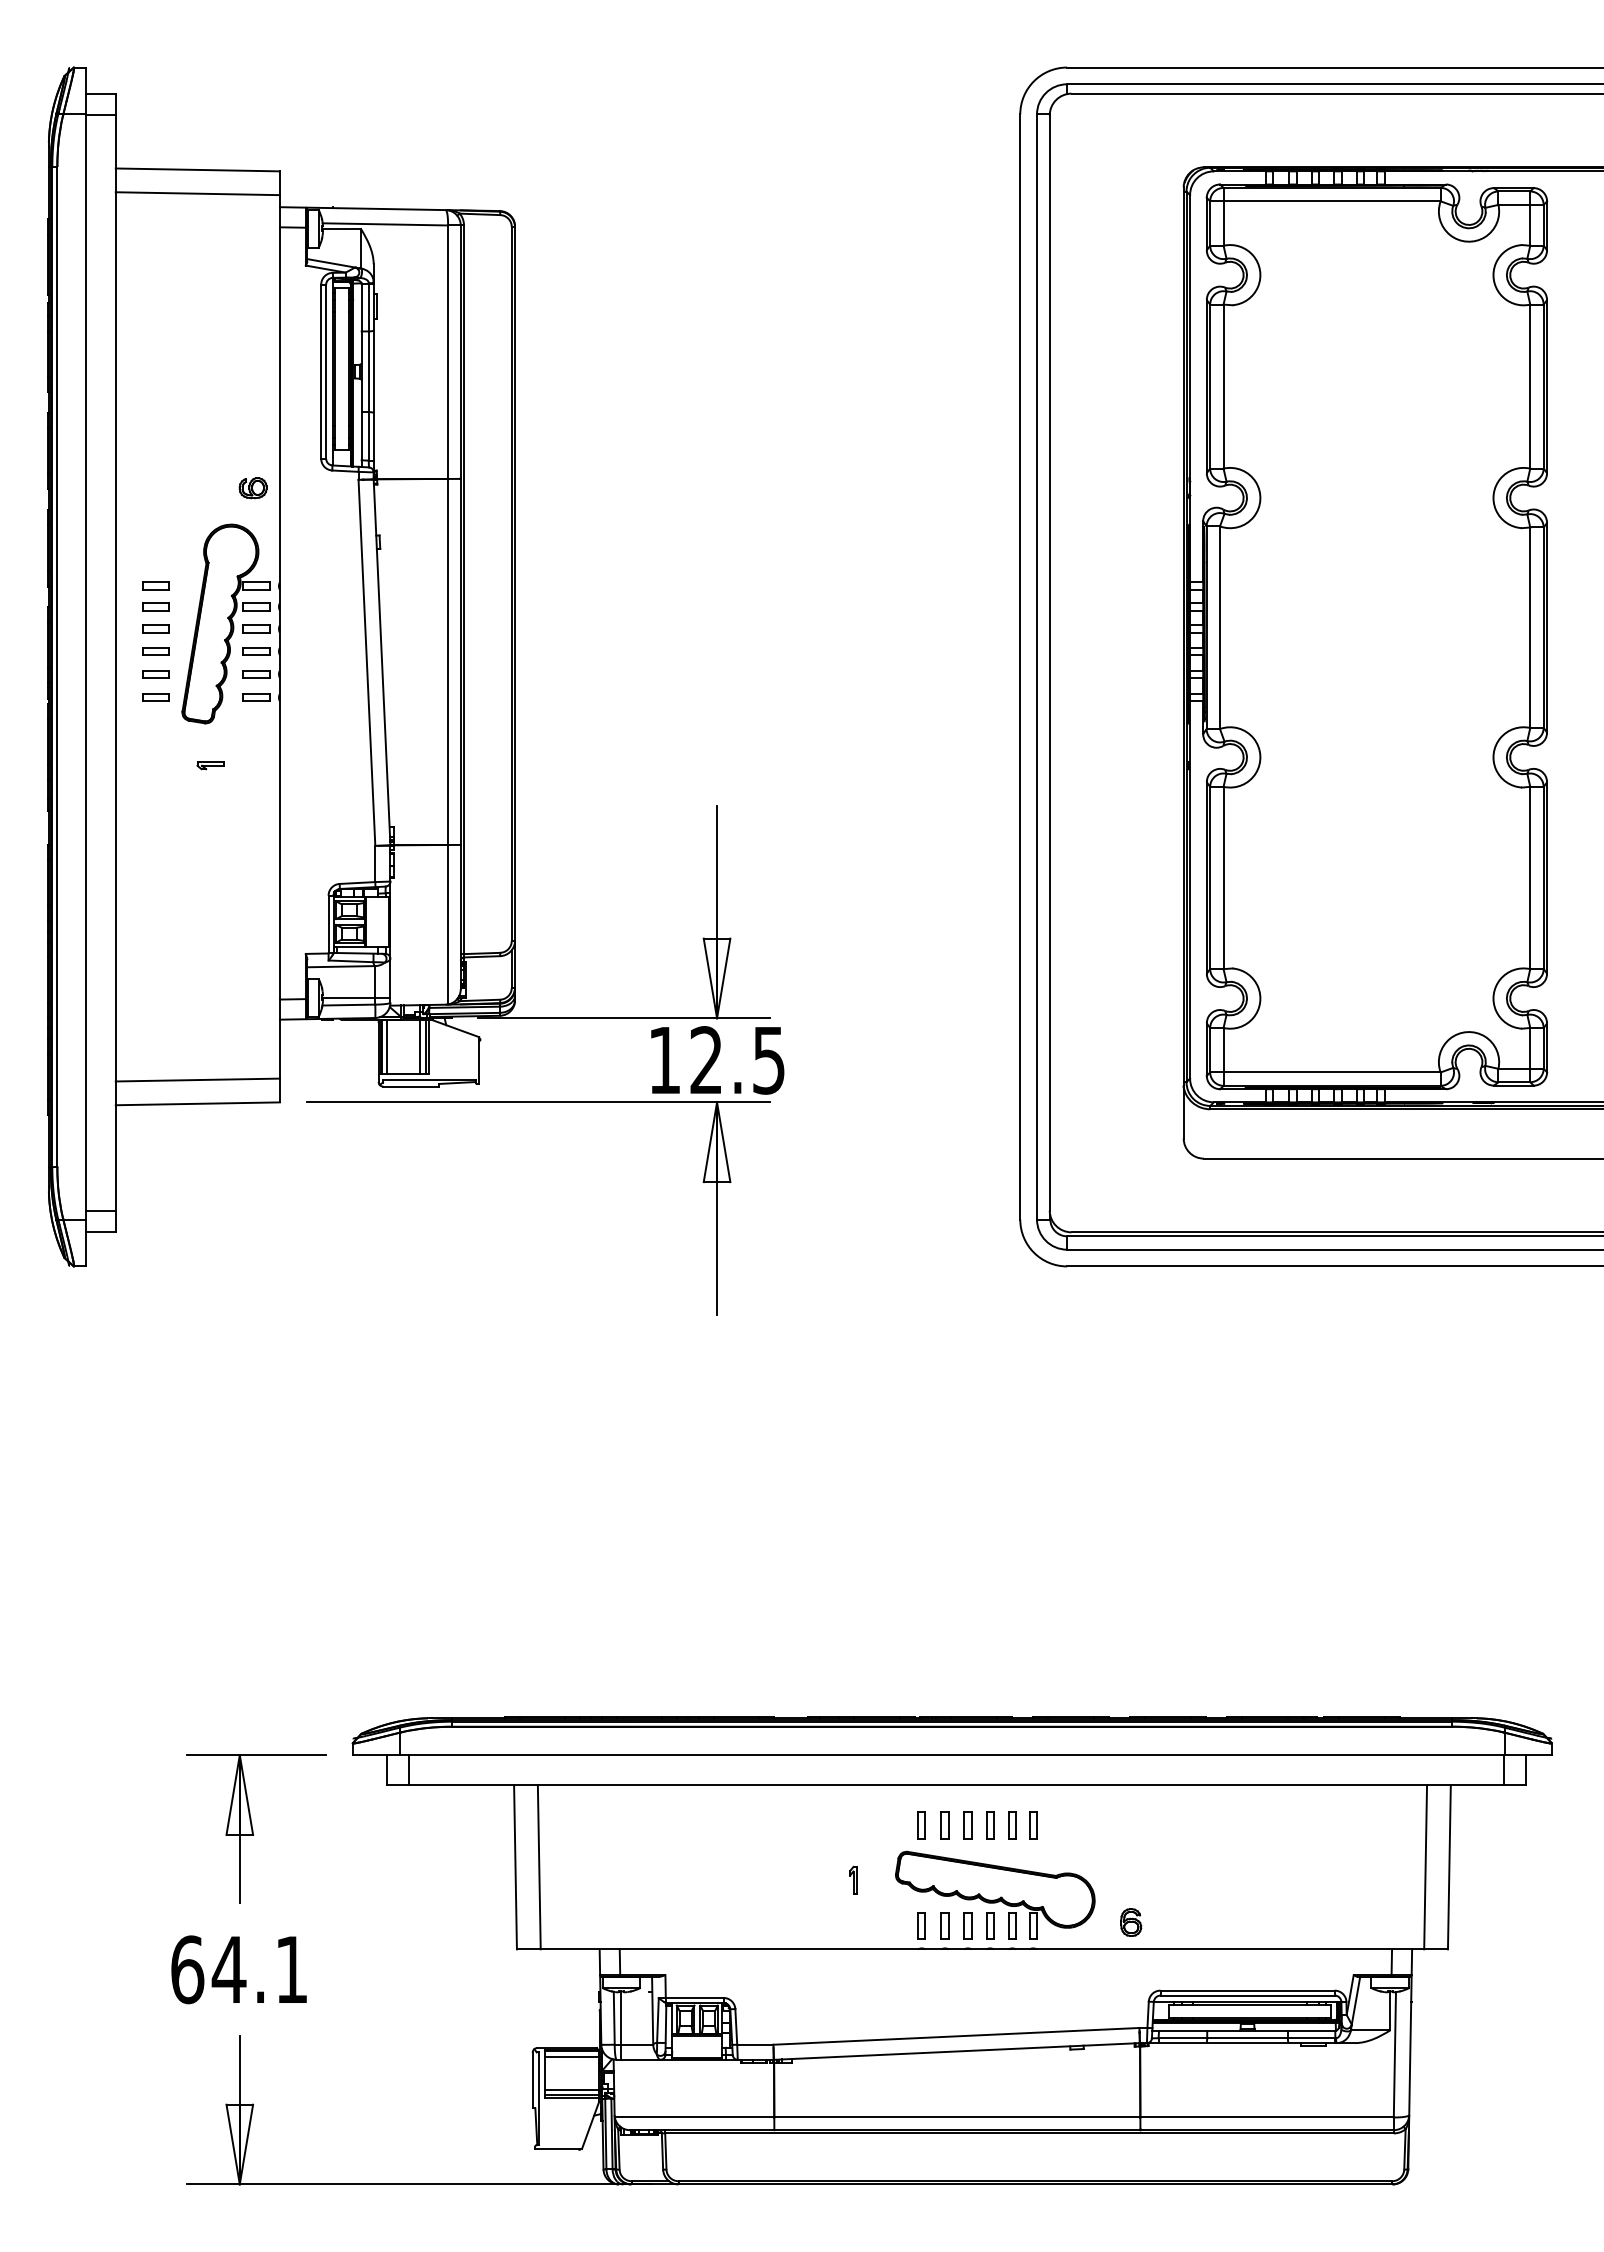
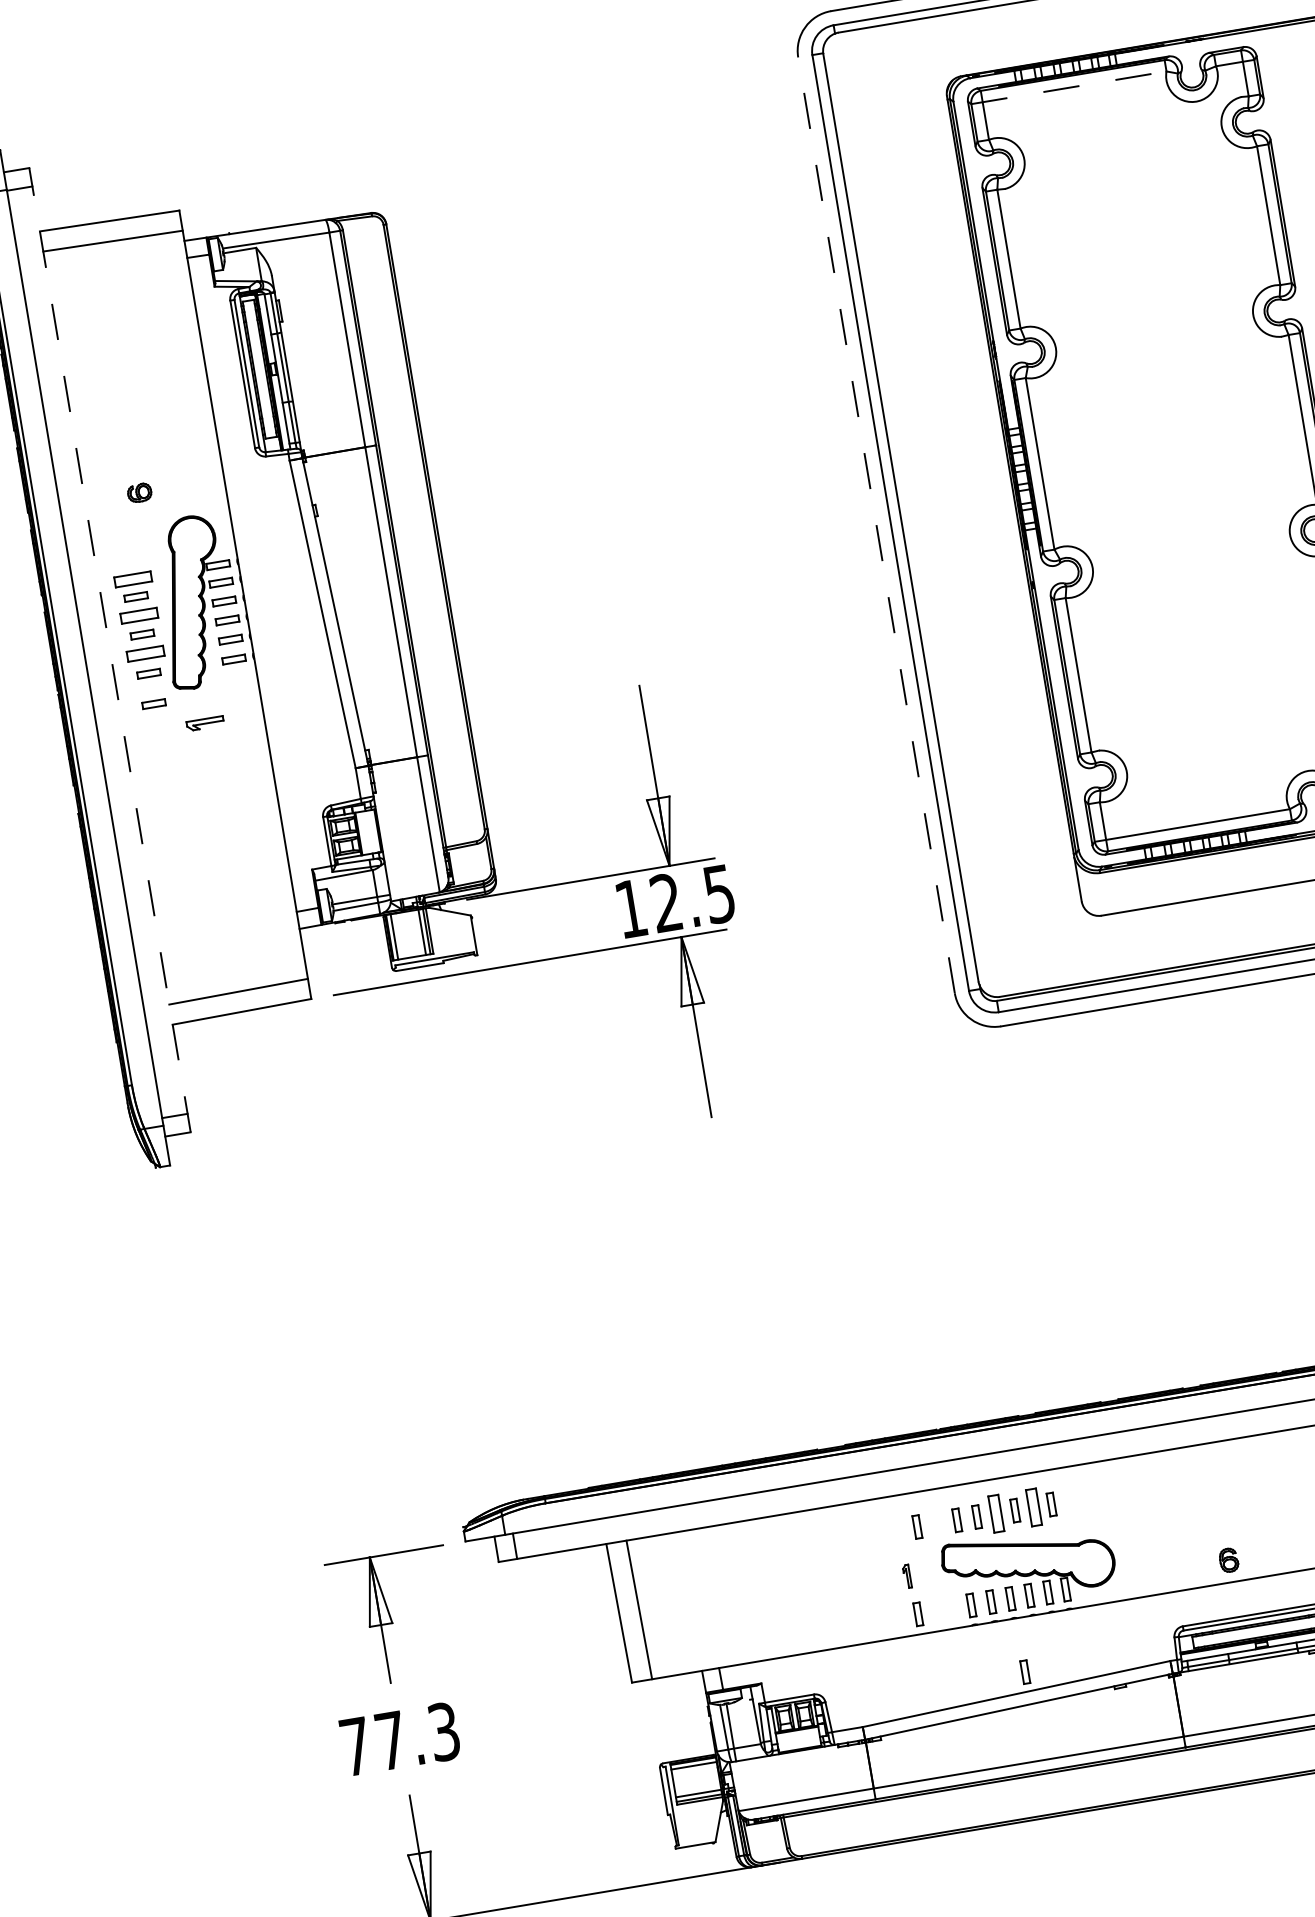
line: (1325, 201) -> (1069, 87), solid -> dashed
part: (252, 488) -> (139, 493), moved
part: (155, 585) -> (132, 578), size x1.6
part: (155, 628) -> (138, 615), size x1.6
line: (115, 662) -> (109, 649), solid -> dashed
line: (1020, 667) -> (876, 525), solid -> dashed
part: (155, 674) -> (145, 654), size x1.6
part: (155, 733) -> (153, 704), added
part: (210, 765) -> (204, 723), size x1.6
part: (874, 1825) -> (917, 1527), added
part: (967, 1825) -> (996, 1513), size x1.6
part: (1012, 1825) -> (1034, 1507), size x1.6
part: (1131, 1922) -> (1229, 1560), moved
part: (858, 1925) -> (917, 1614), added
text: (239, 1969) -> (399, 1739), 64.1 -> 77.3
part: (970, 2012) -> (1025, 1671), added

